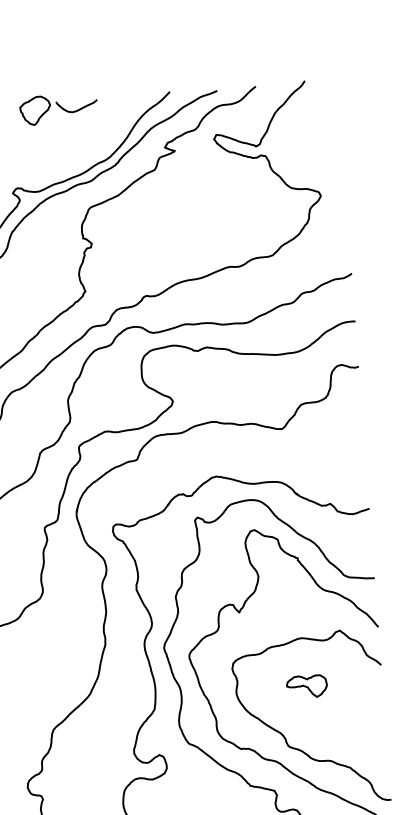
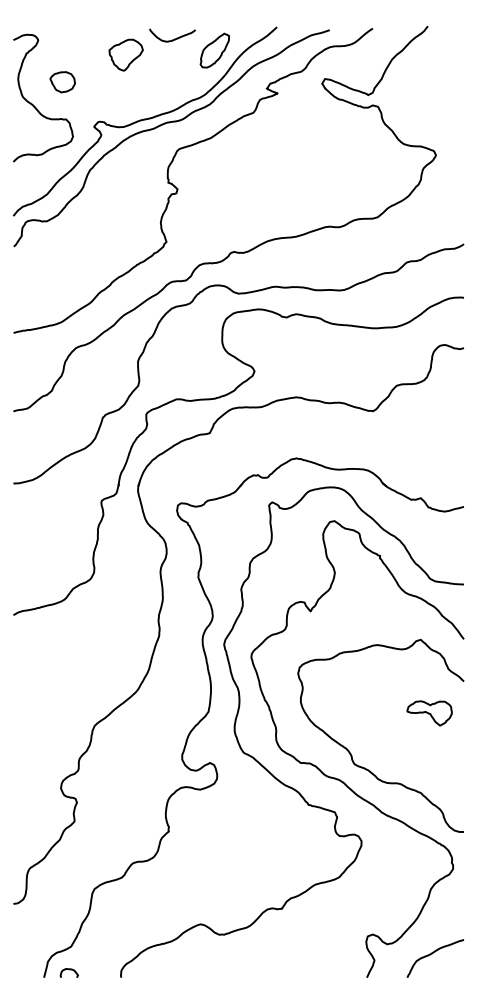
part: (34, 110) -> (125, 54), moved
part: (115, 116) -> (214, 50), added
part: (306, 686) -> (429, 713), moved

